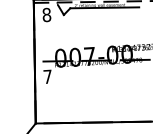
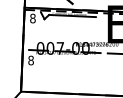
text: (46, 76) -> (30, 60), 7 -> 8

